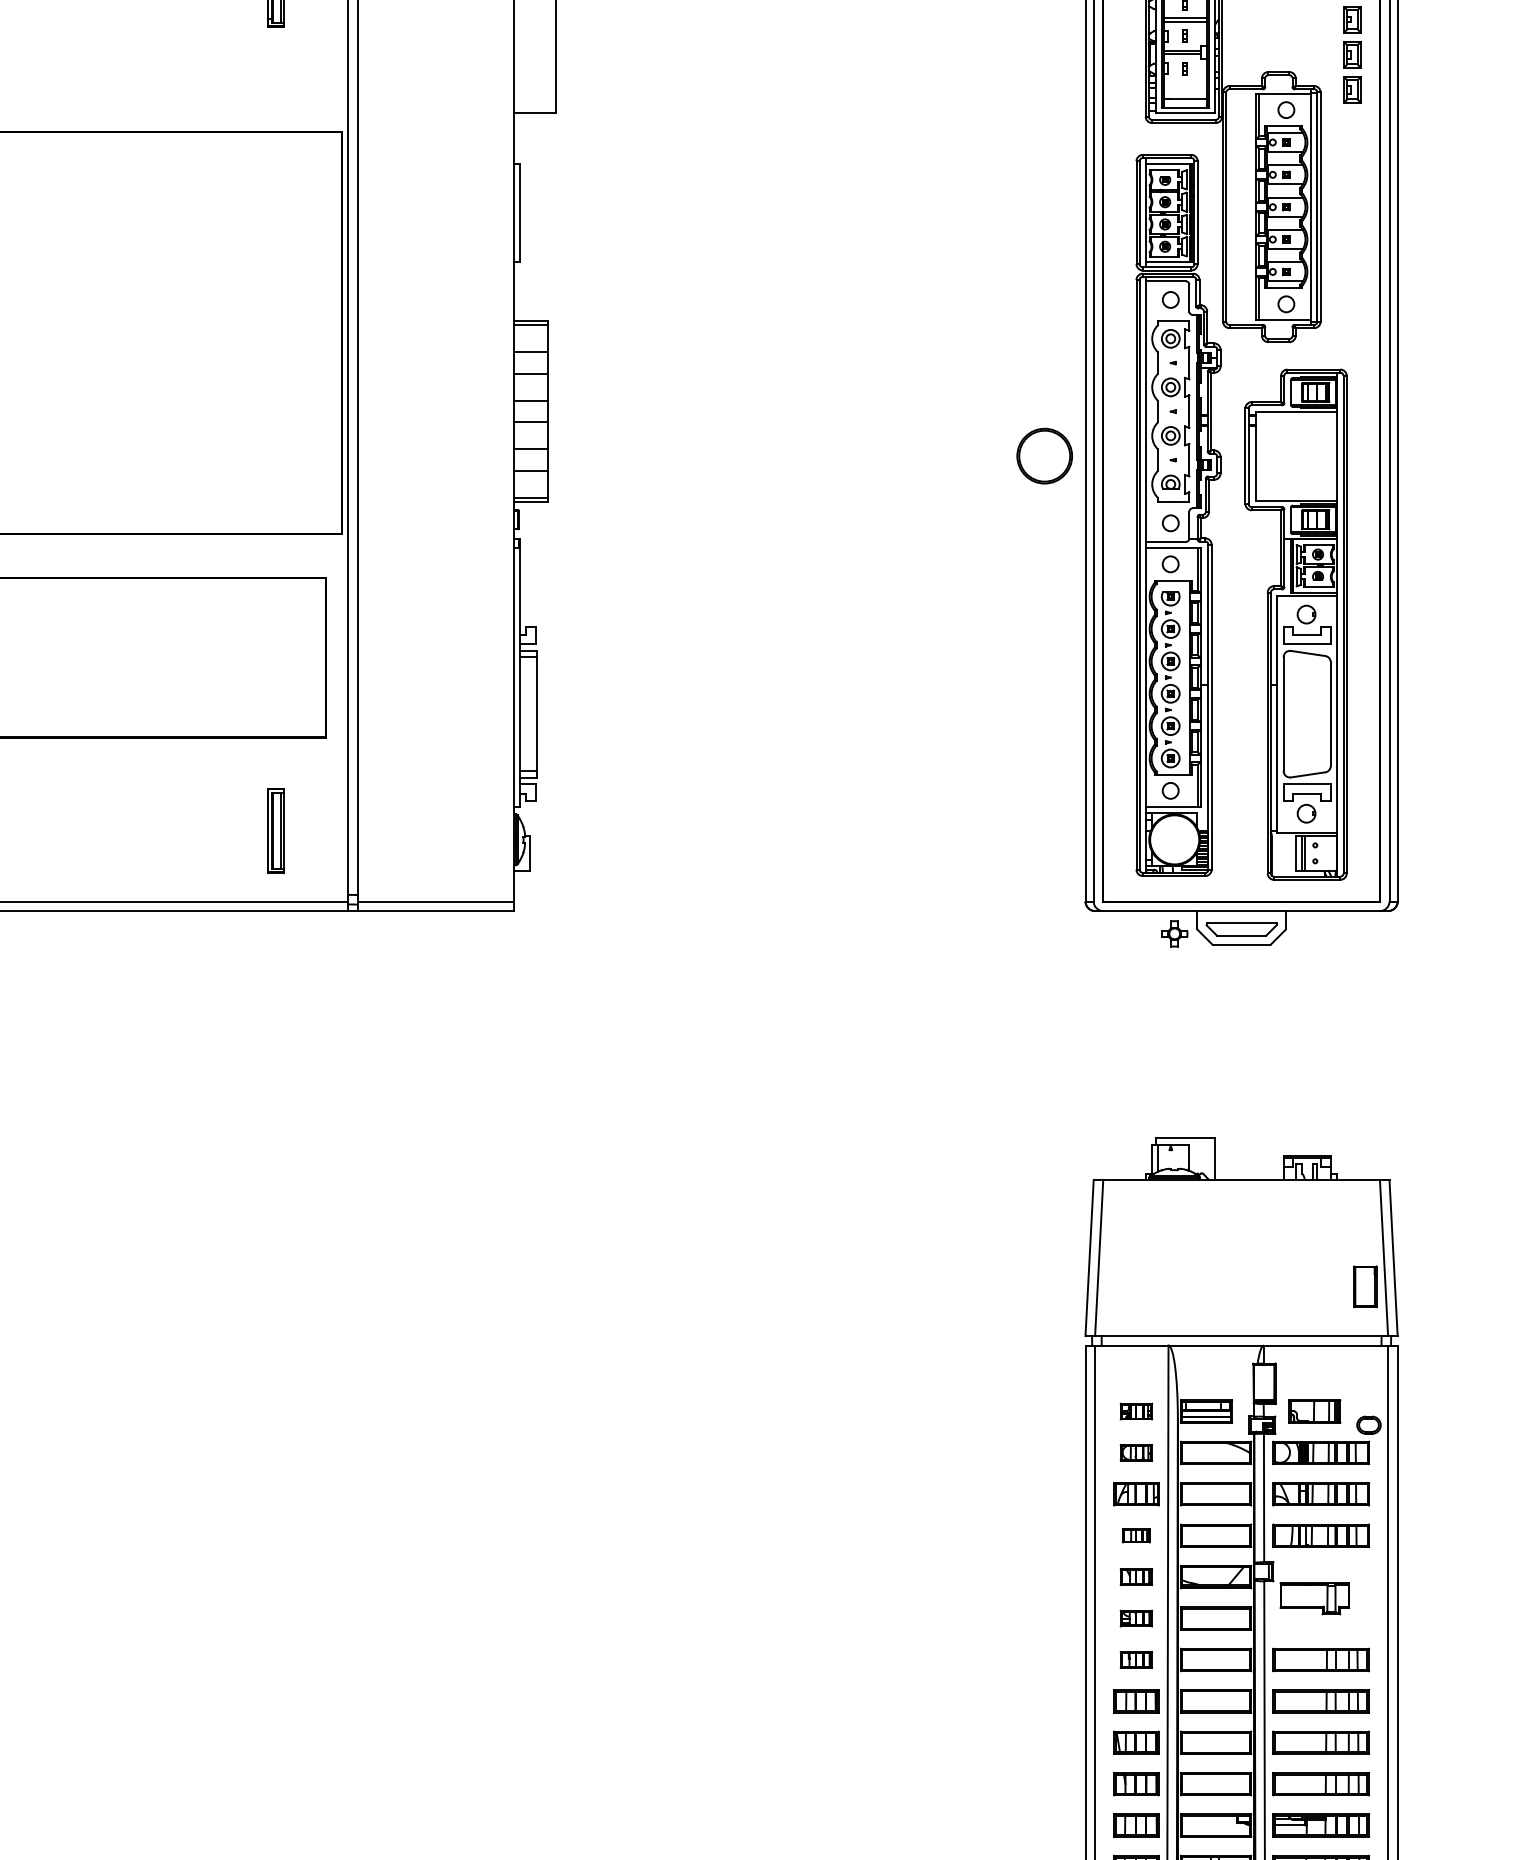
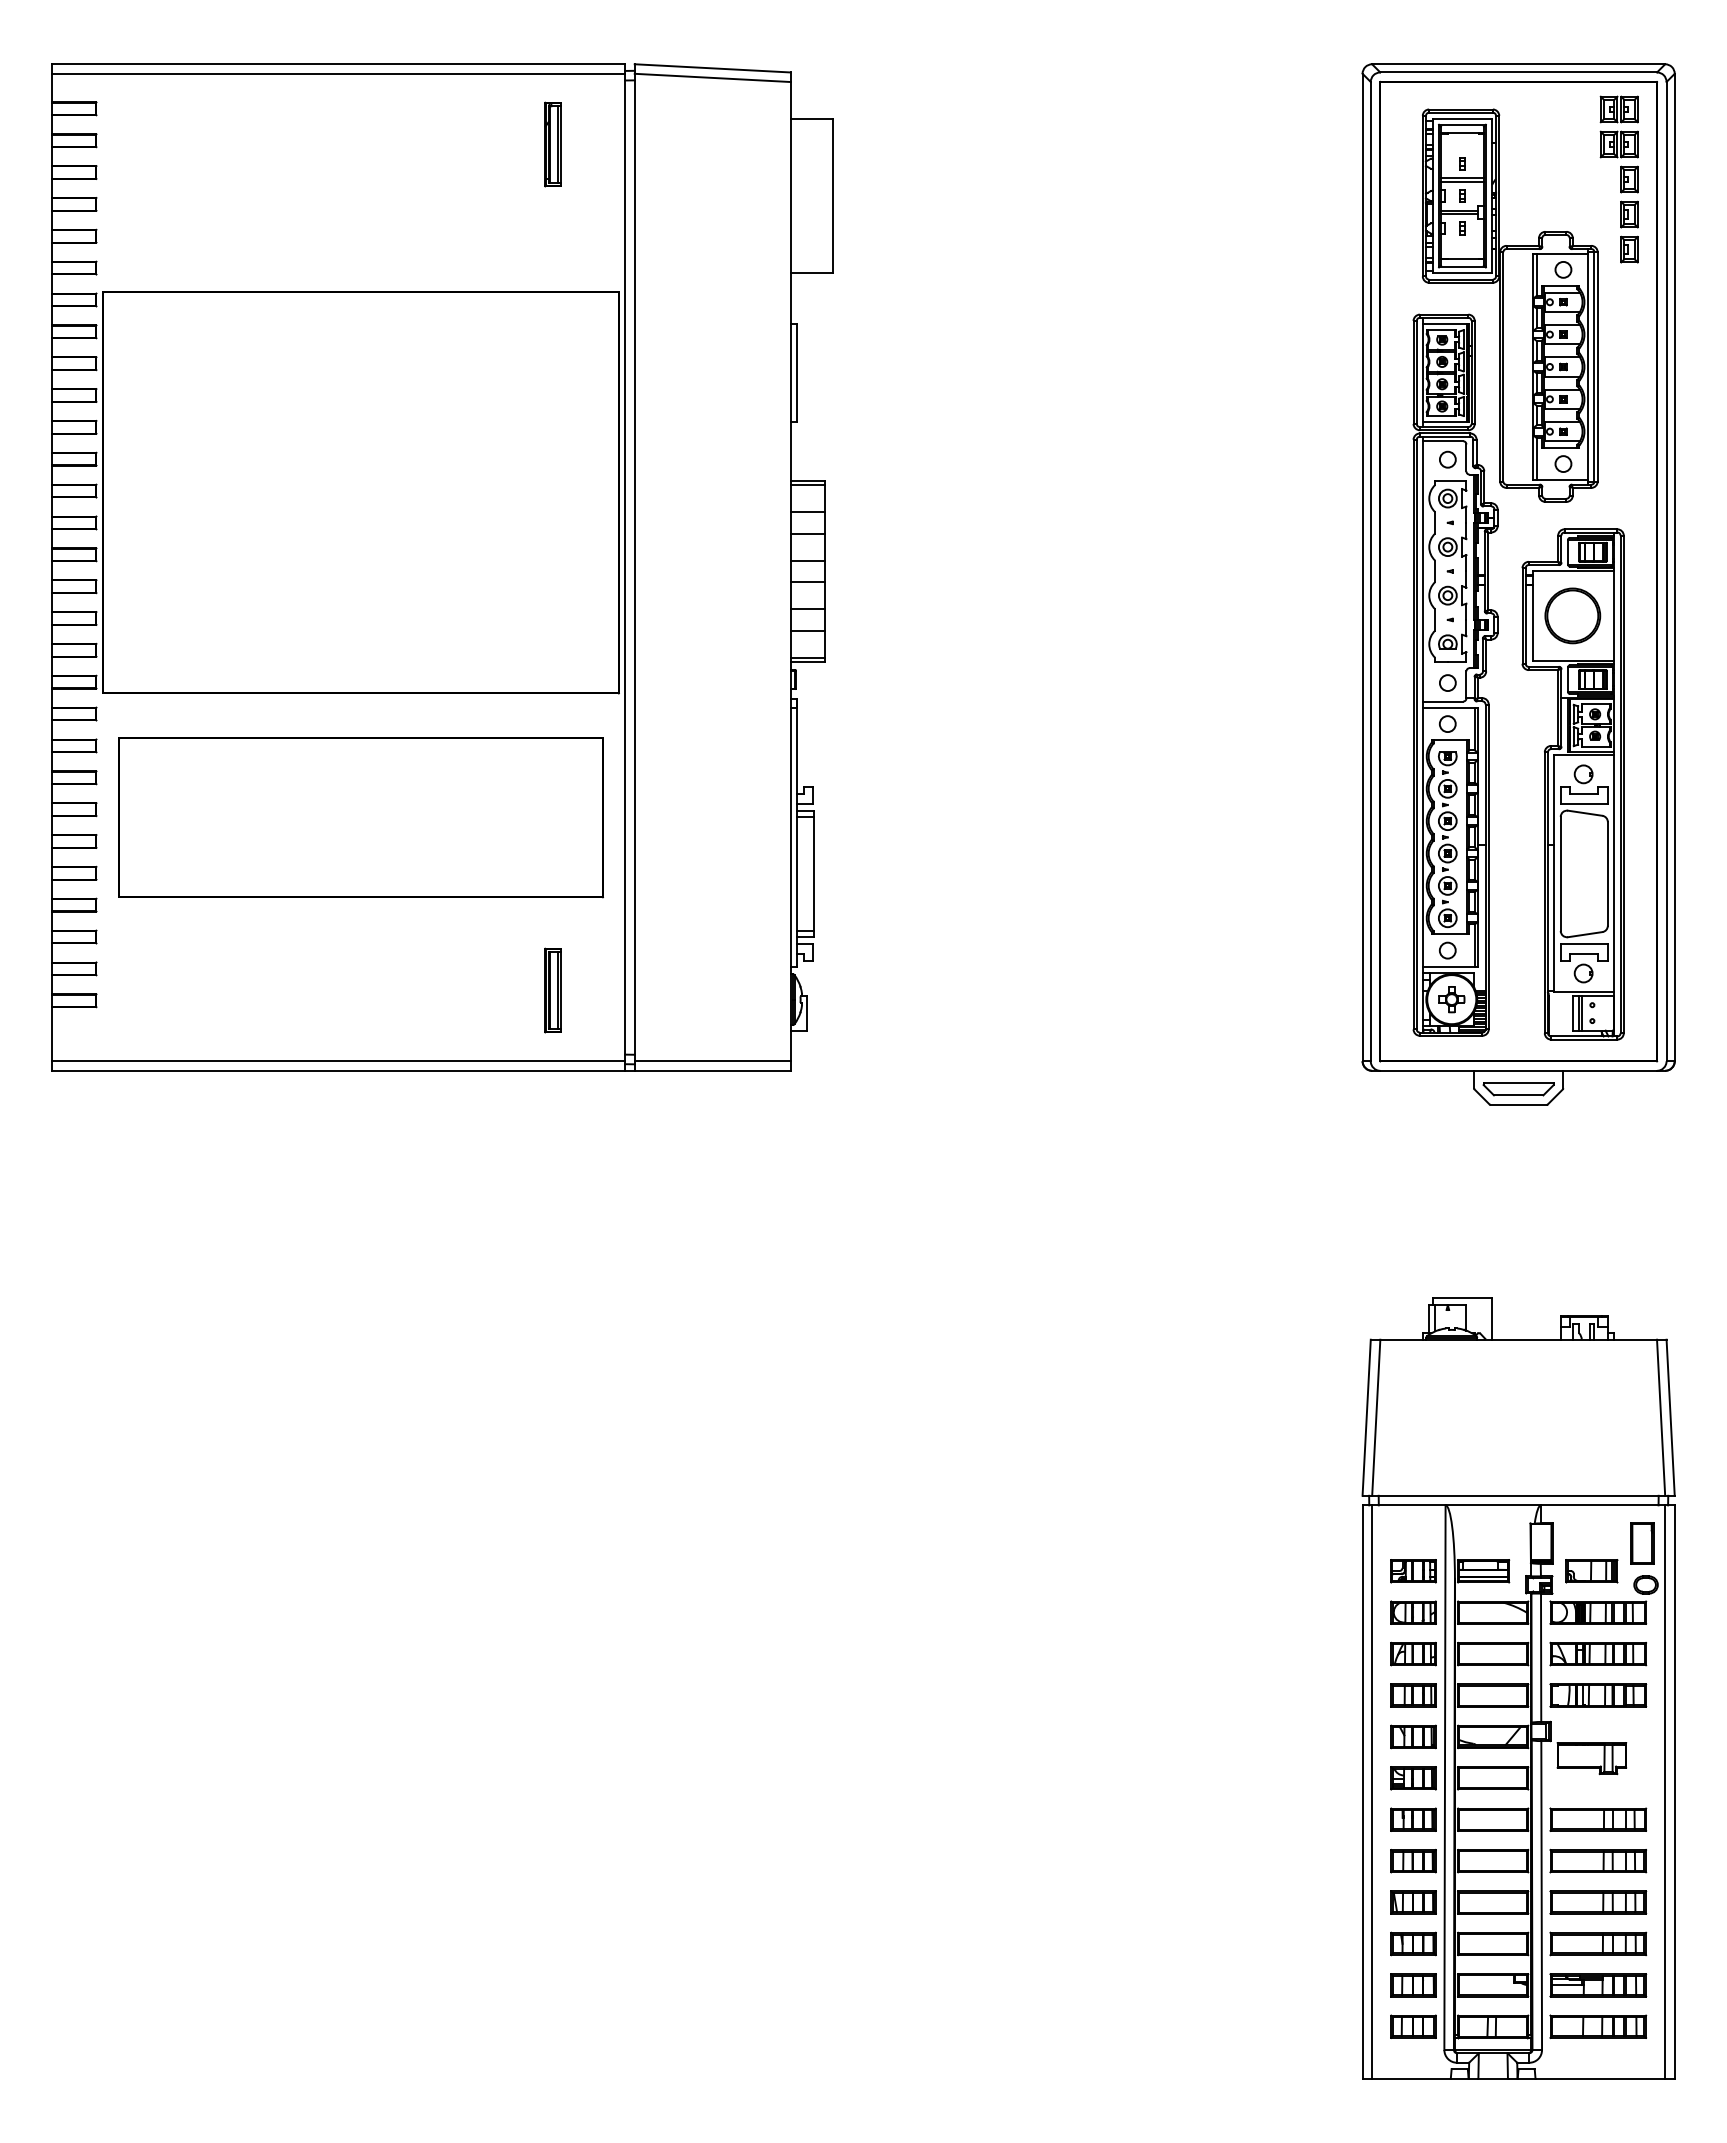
part: (1044, 455) -> (1572, 615), moved
part: (1174, 933) -> (1451, 999), moved
part: (1365, 1286) -> (1642, 1543), moved
part: (1136, 1411) -> (1413, 1571), size x1.43
part: (1136, 1452) -> (1413, 1612), size x1.43
part: (1136, 1535) -> (1413, 1695), size x1.67
part: (1136, 1576) -> (1413, 1736), size x1.43
part: (1136, 1618) -> (1413, 1778), size x1.43
part: (1136, 1659) -> (1413, 1819), size x1.43

